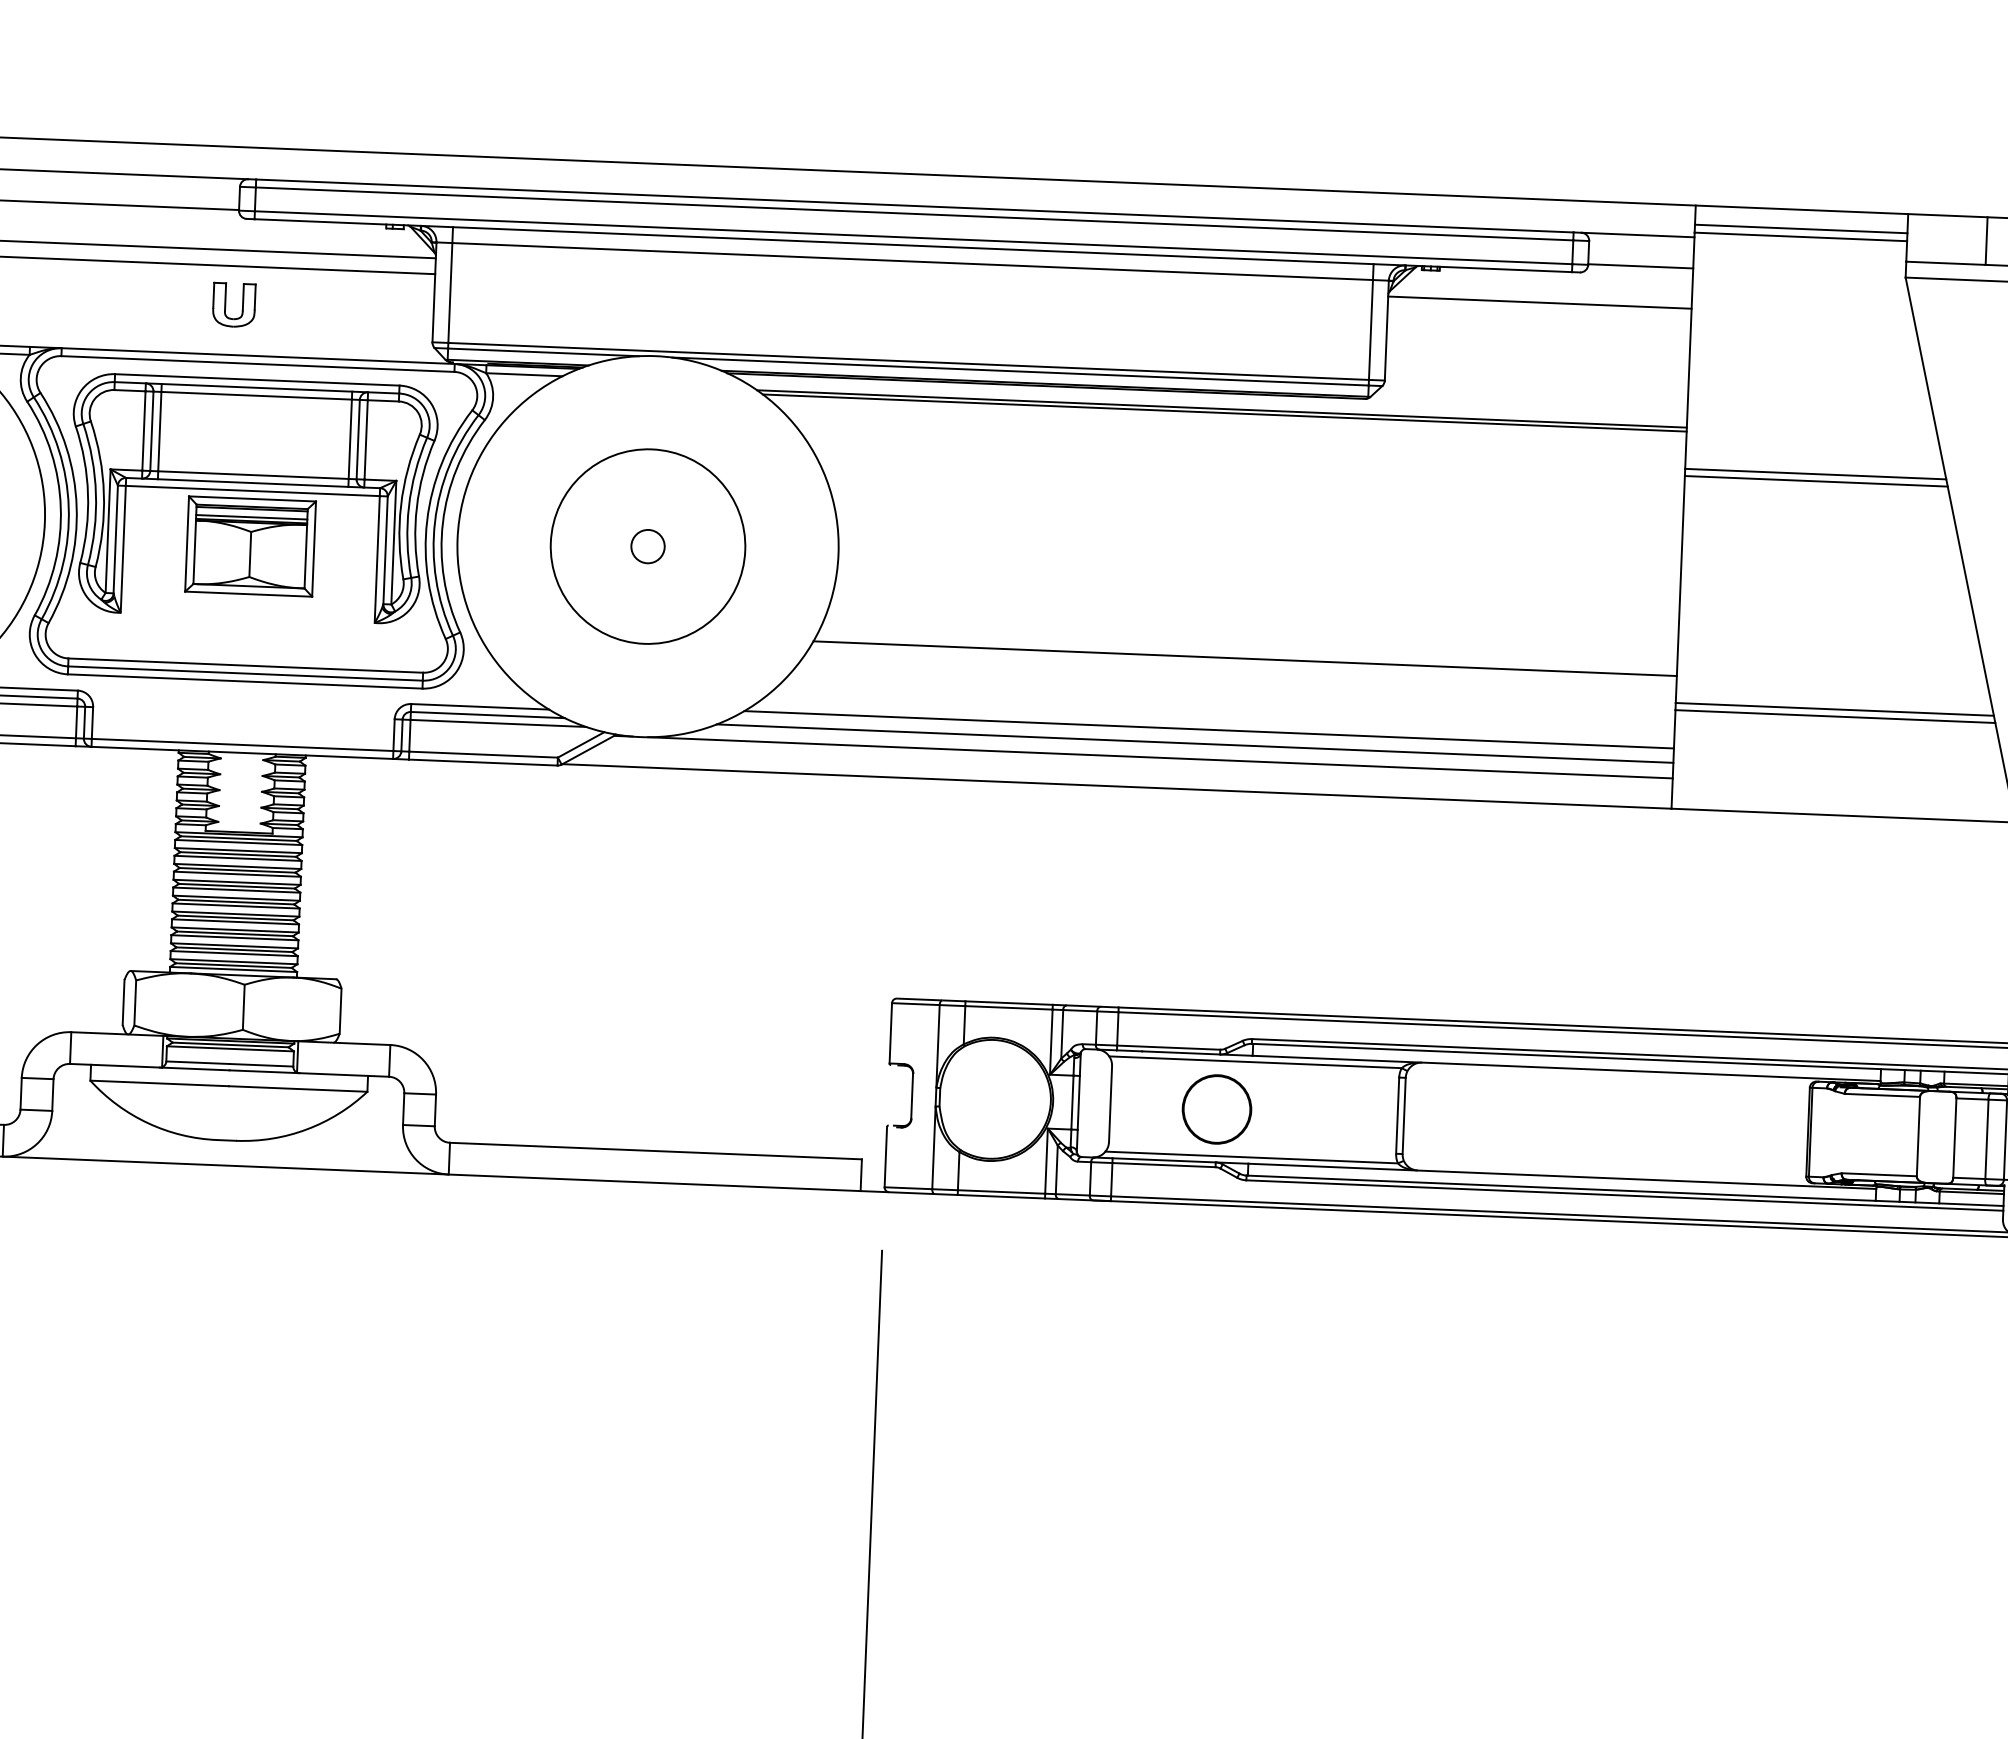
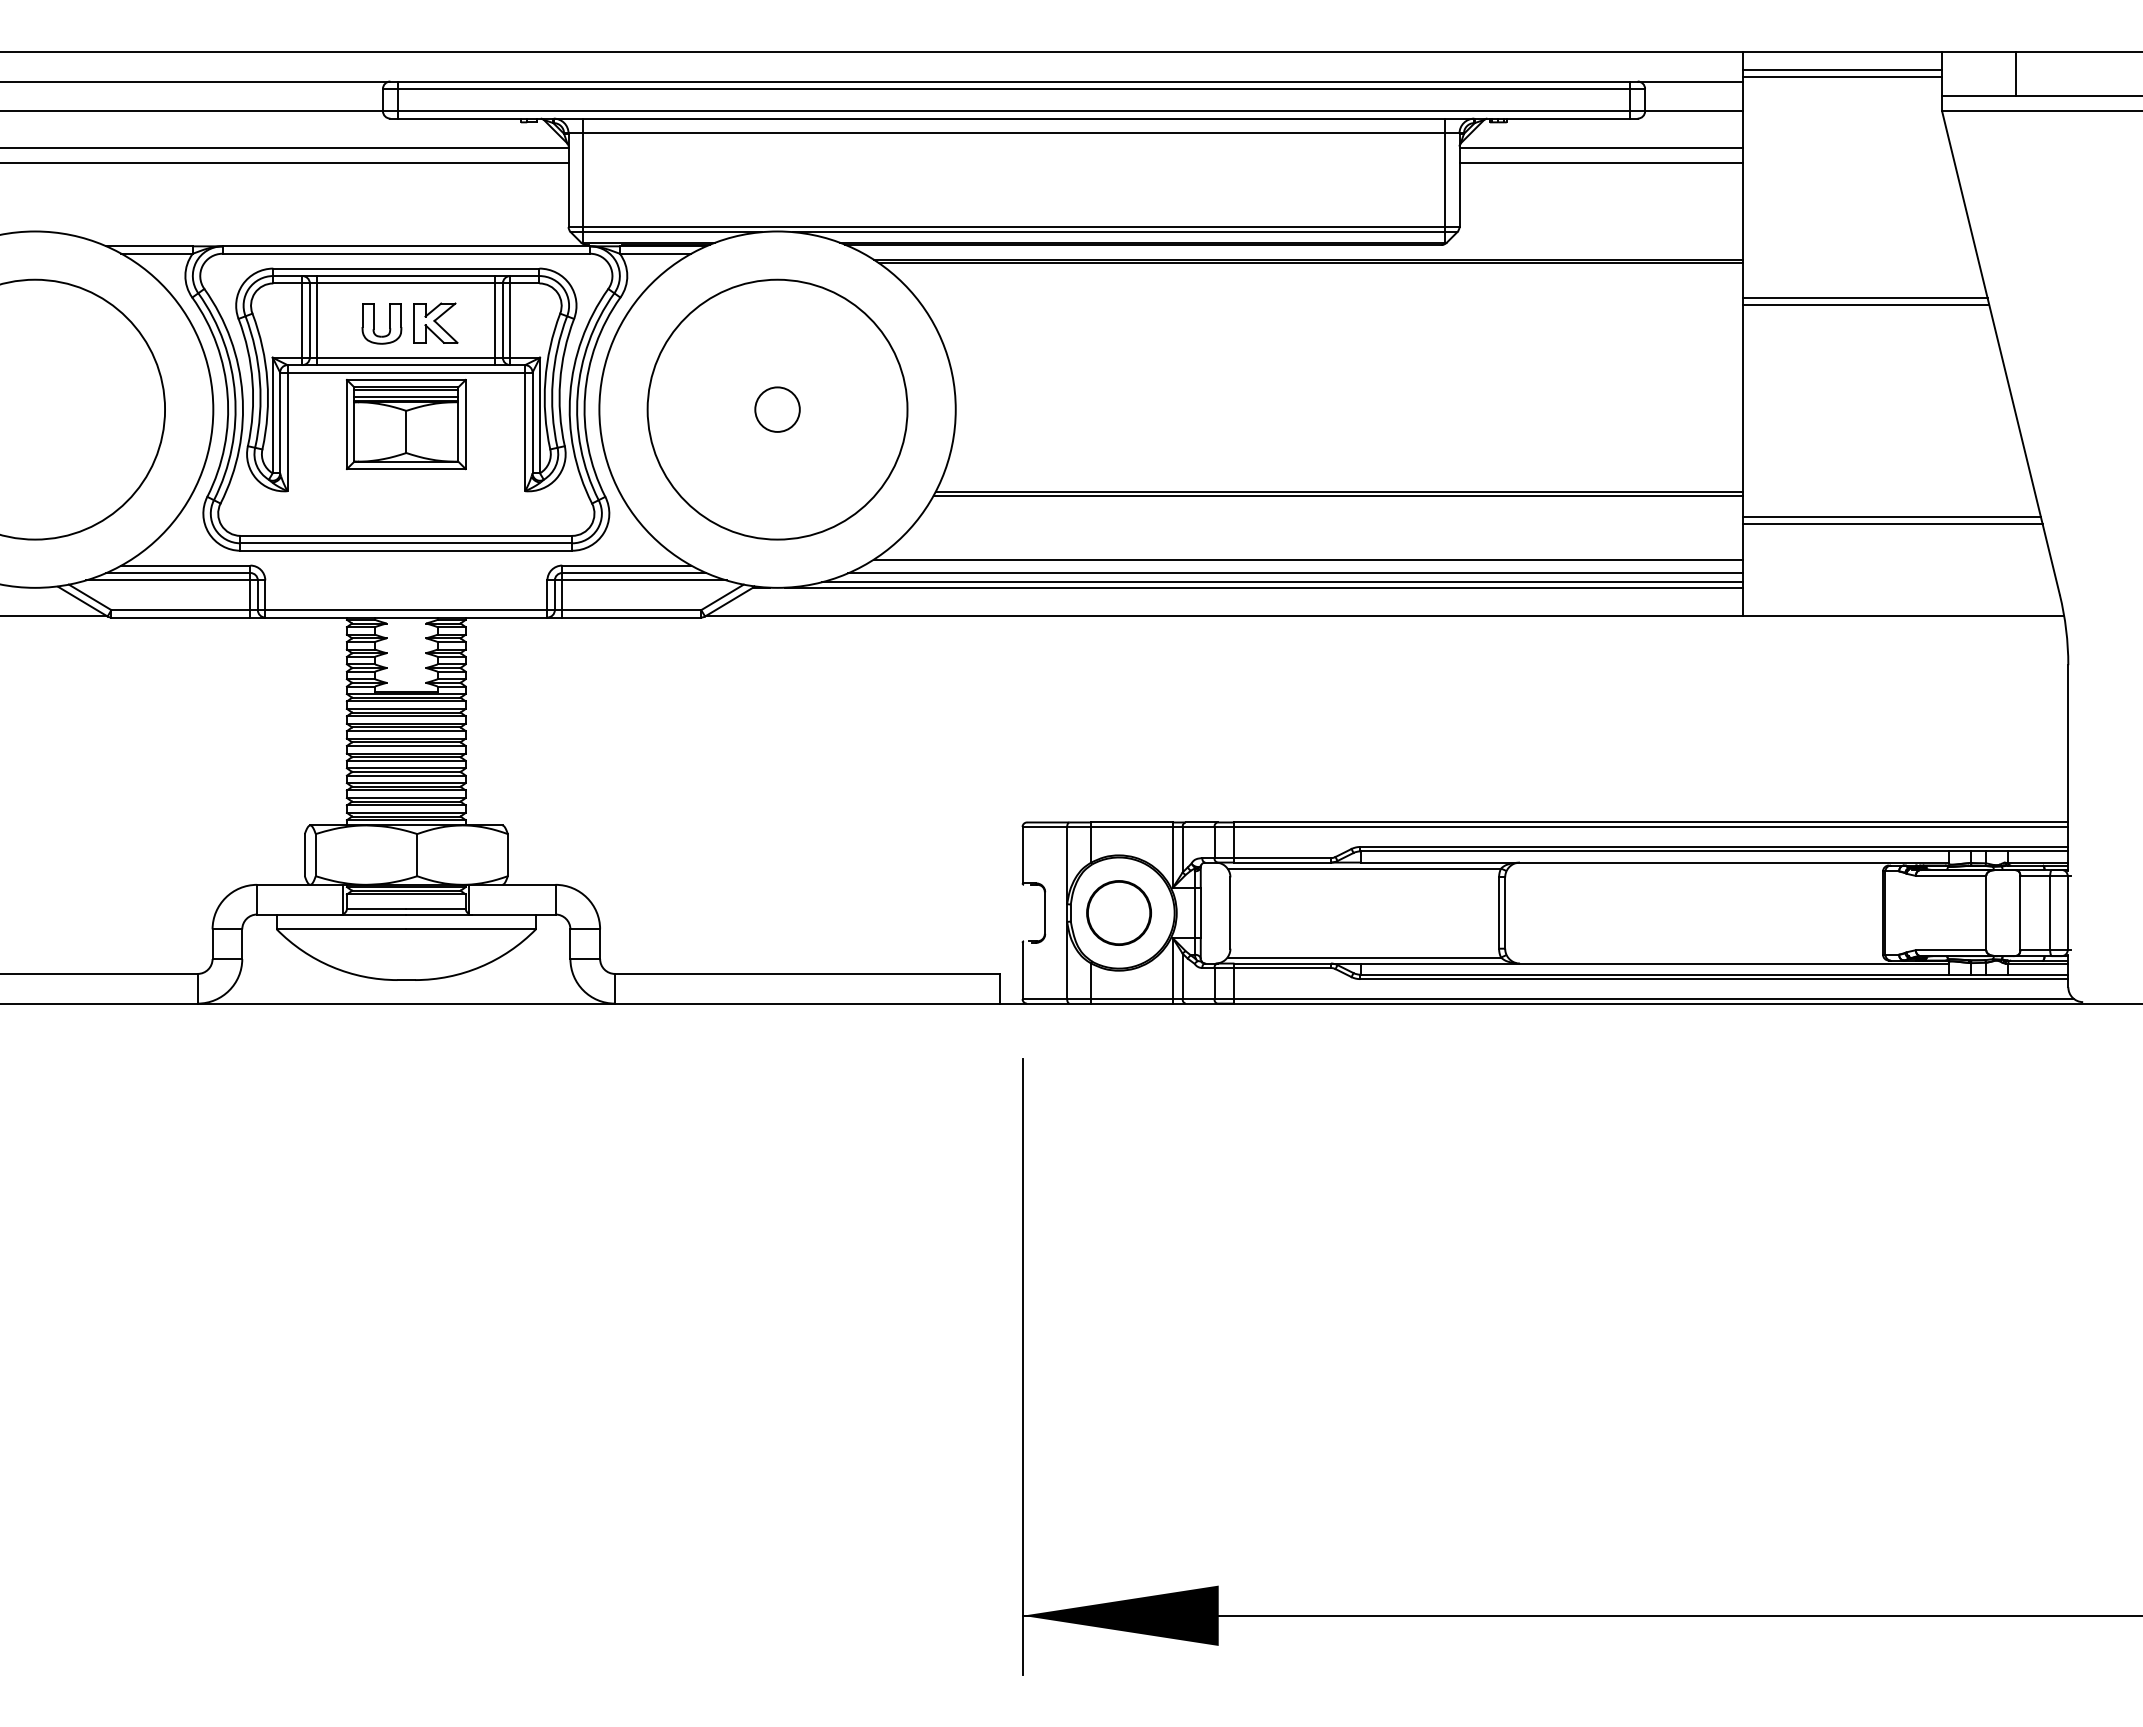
part: (226, 304) -> (374, 323), moved
line: (1539, 318) -> (1601, 163), added
part: (286, 438) -> (435, 322), added
circle: (647, 546) -> (777, 409), size x1.43
circle: (647, 546) -> (777, 409), size x1.43
line: (1243, 662) -> (1338, 495), added
line: (1180, 753) -> (1282, 582), added
circle: (1216, 1108) -> (1118, 912), moved

